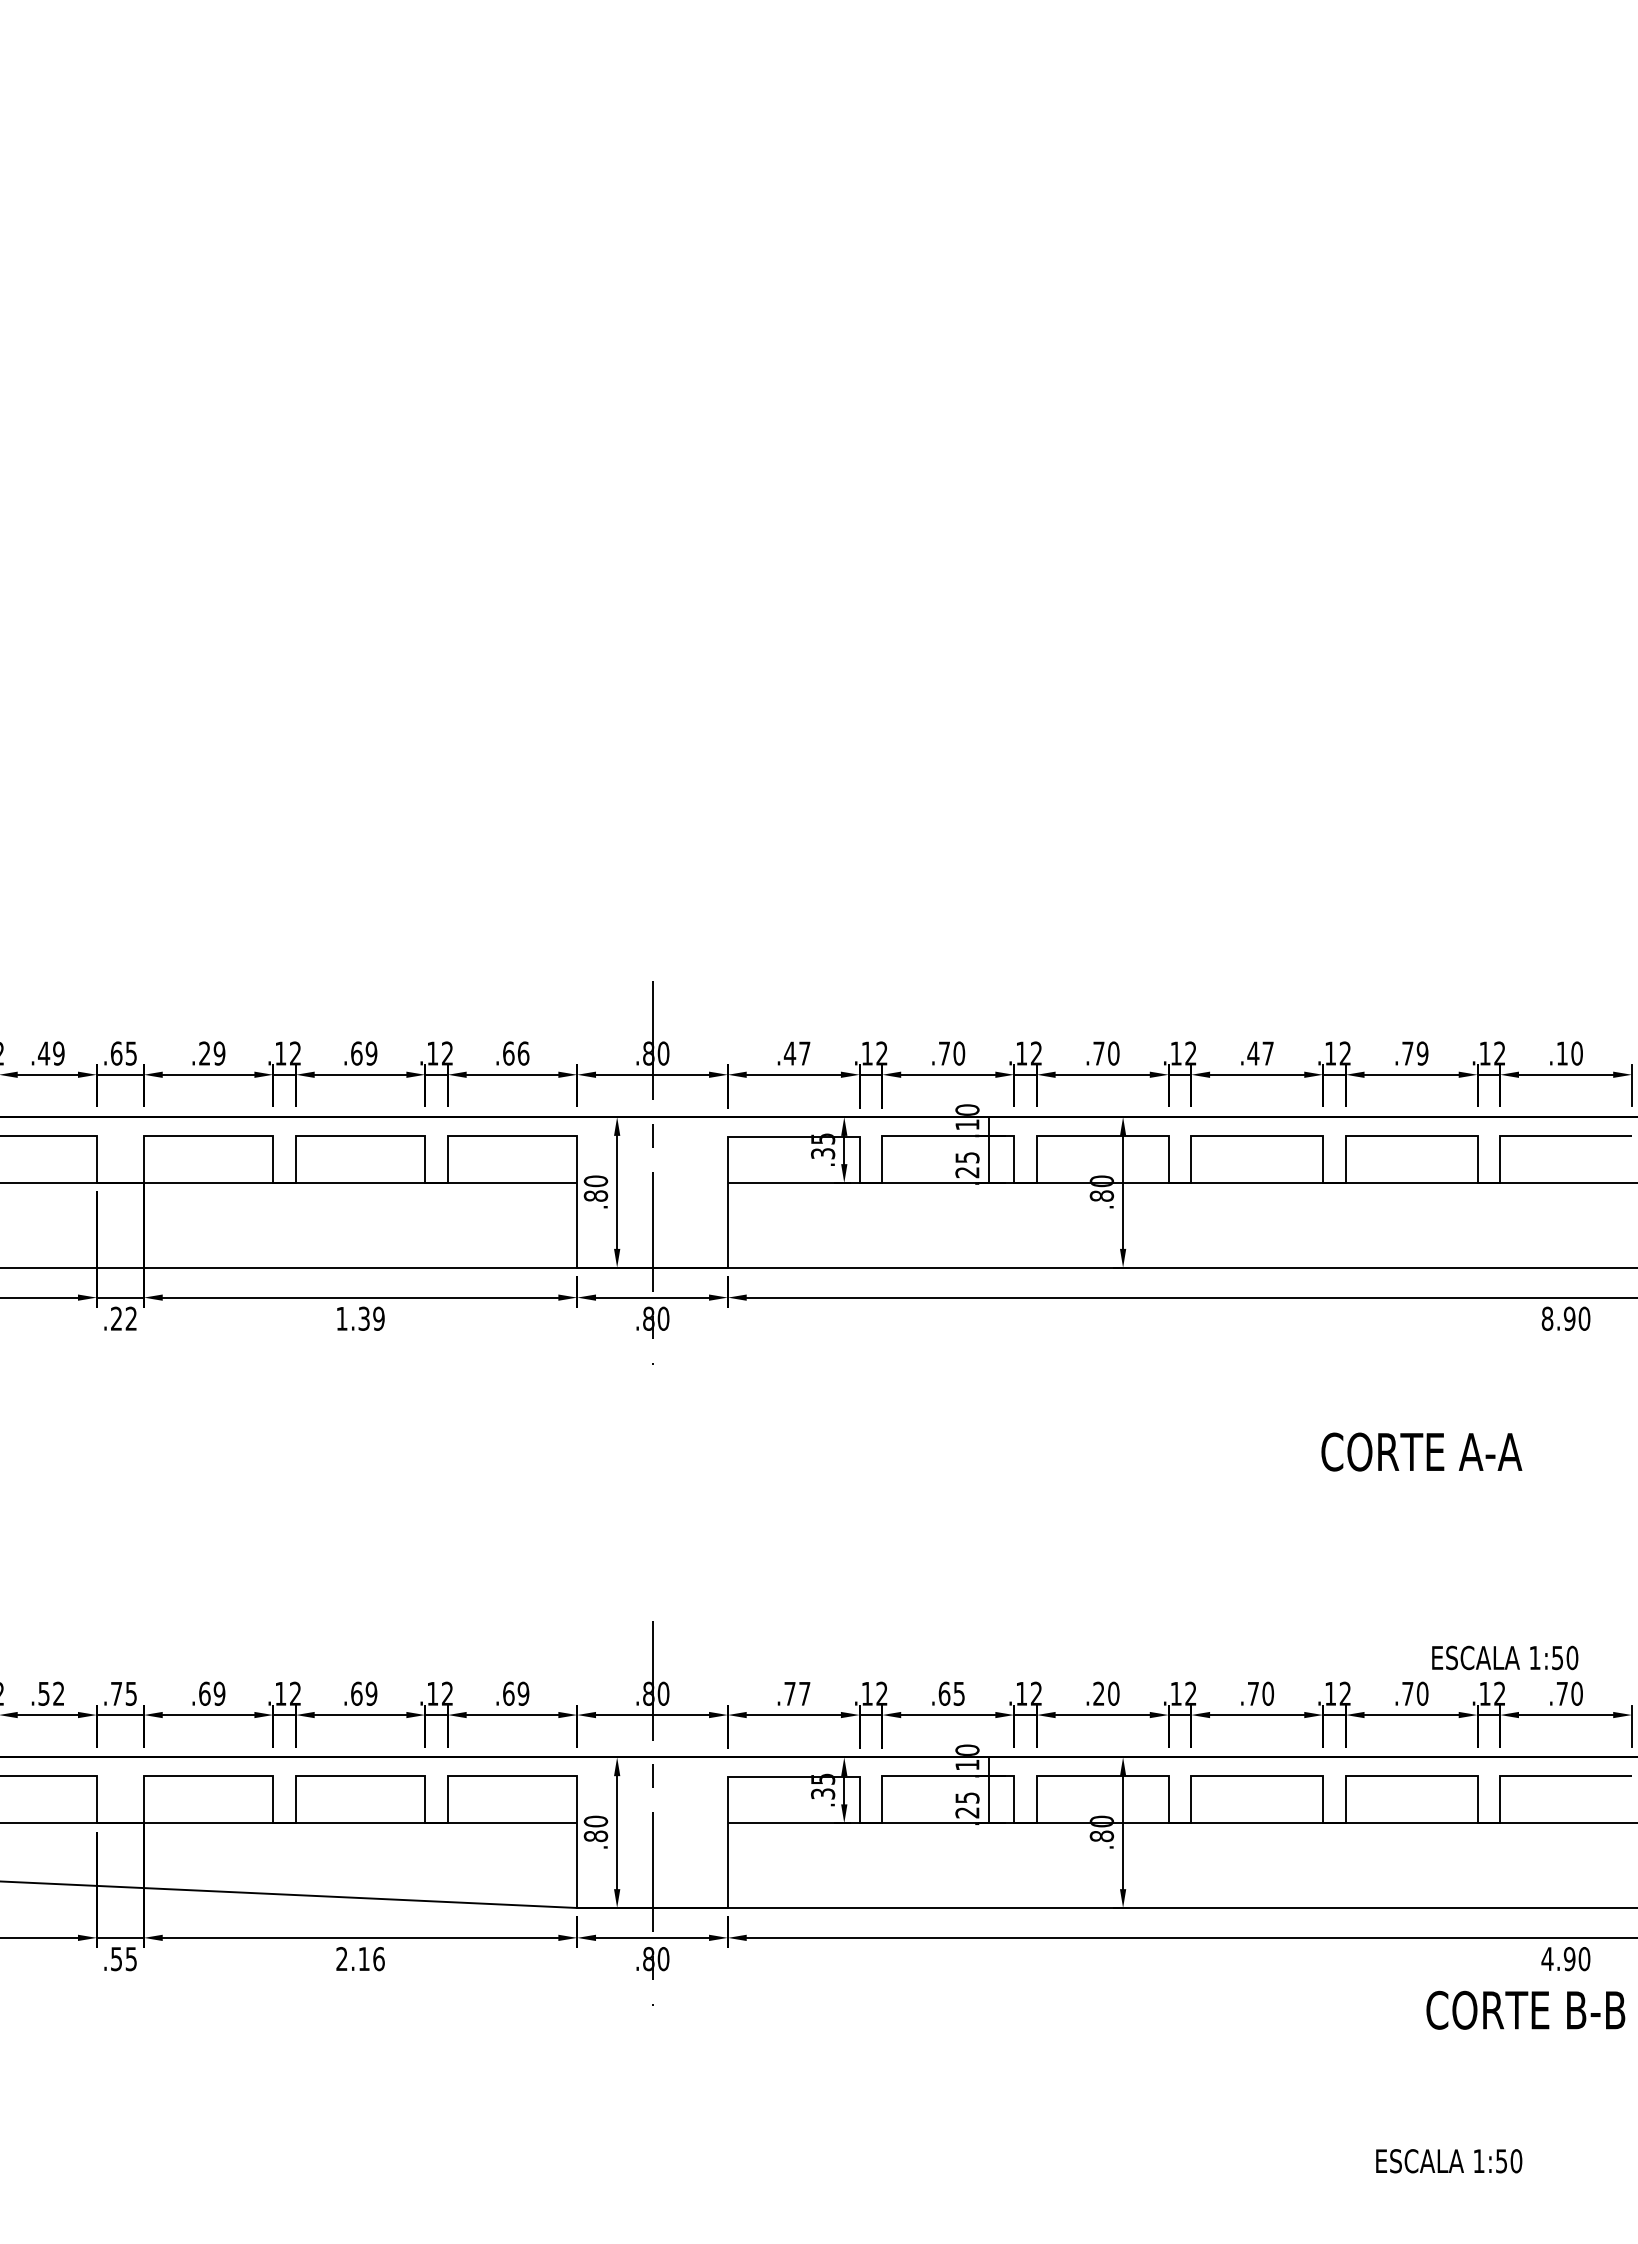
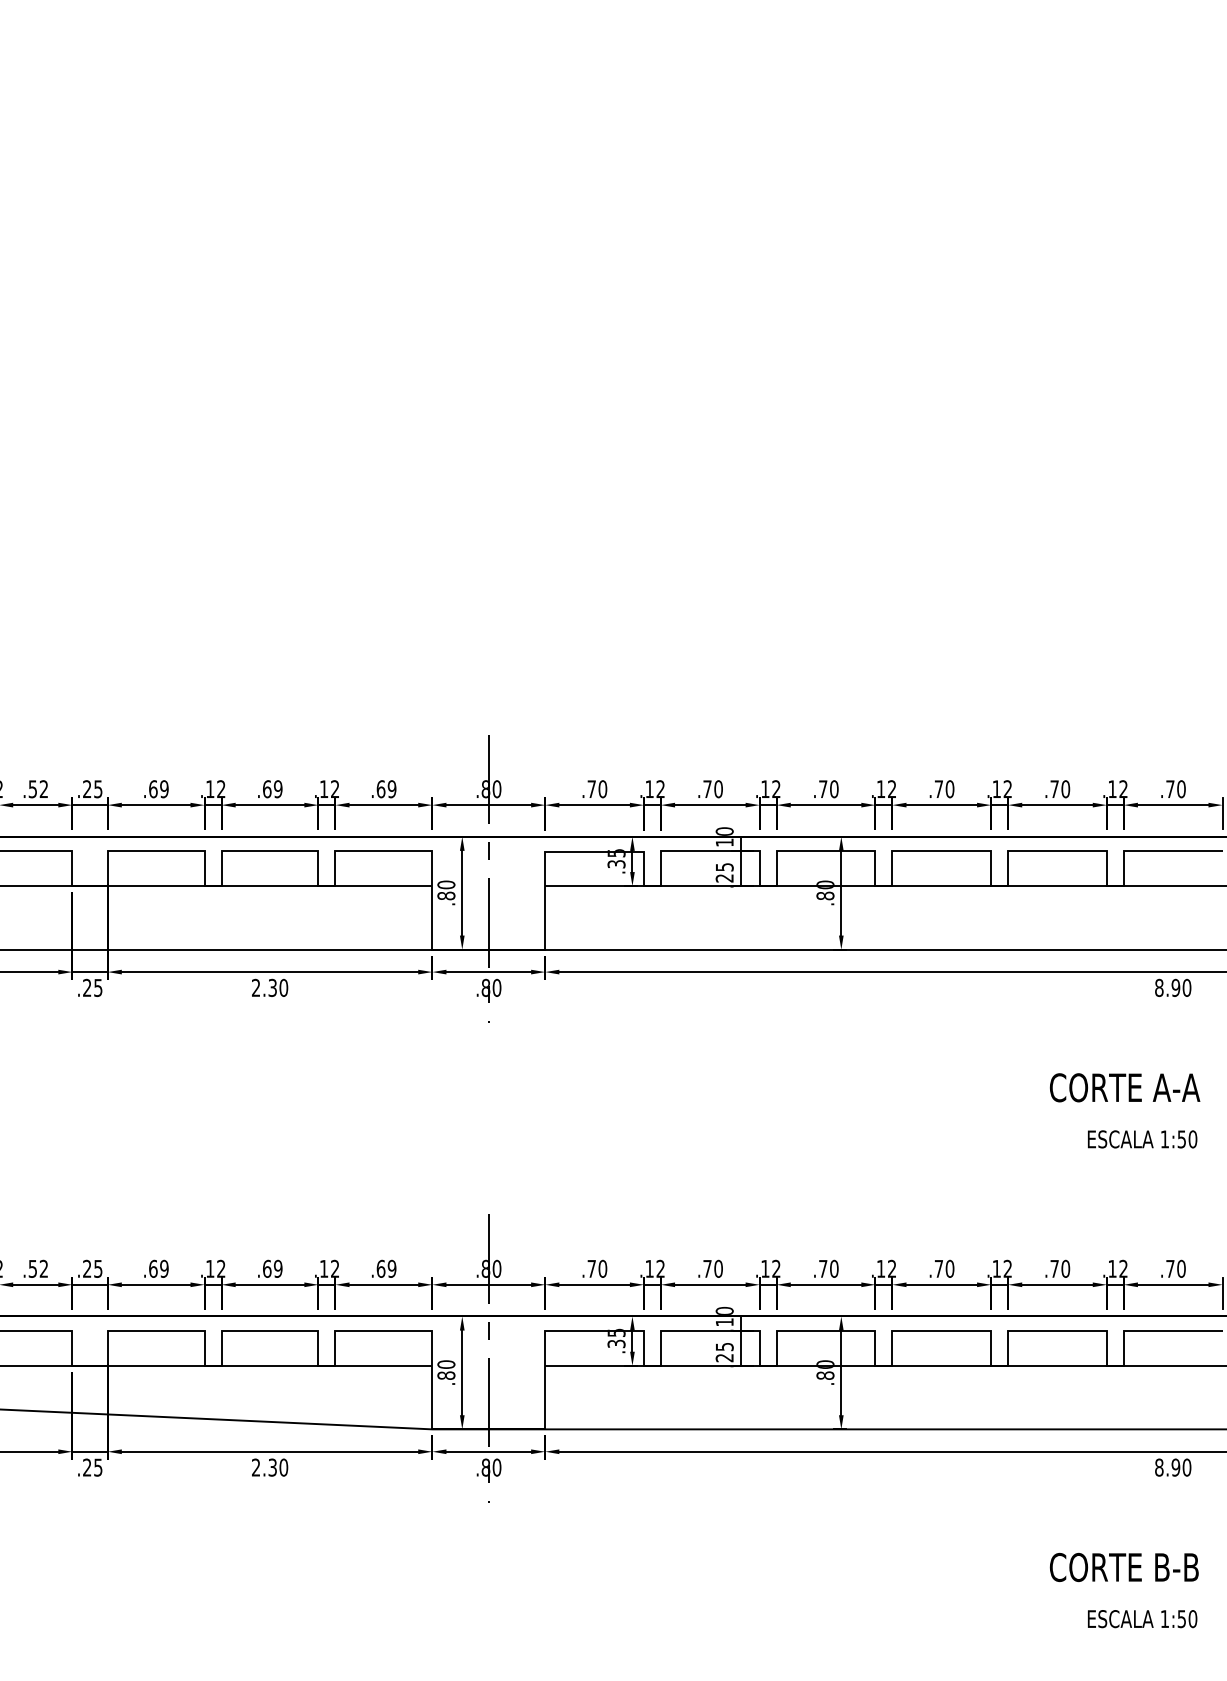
text: (50, 1053) -> (37, 789), .49 -> .52
text: (116, 1053) -> (87, 789), .65 -> .25
text: (204, 1053) -> (153, 789), .29 -> .69
text: (523, 1053) -> (392, 789), .66 -> .69
text: (796, 1053) -> (596, 789), .47 -> .70
text: (1260, 1053) -> (944, 789), .47 -> .70
text: (1422, 1053) -> (1065, 789), .79 -> .70
text: (1562, 1053) -> (1170, 789), .10 -> .70
text: (130, 1318) -> (97, 987), .22 -> .25
text: (360, 1318) -> (269, 987), 1.39 -> 2.30
text: (1421, 1451) -> (1124, 1087), moved
text: (1505, 1657) -> (1142, 1139), moved
text: (116, 1693) -> (87, 1268), .75 -> .25
text: (804, 1693) -> (602, 1268), .77 -> .70
text: (951, 1693) -> (712, 1268), .65 -> .70
text: (1098, 1693) -> (822, 1268), .20 -> .70
text: (371, 1958) -> (278, 1467), 2.16 -> 2.30
text: (116, 1959) -> (87, 1467), .55 -> .25
text: (1547, 1959) -> (1159, 1467), 4.90 -> 8.90
text: (1525, 2009) -> (1124, 1566), moved
text: (1449, 2161) -> (1142, 1619), moved

